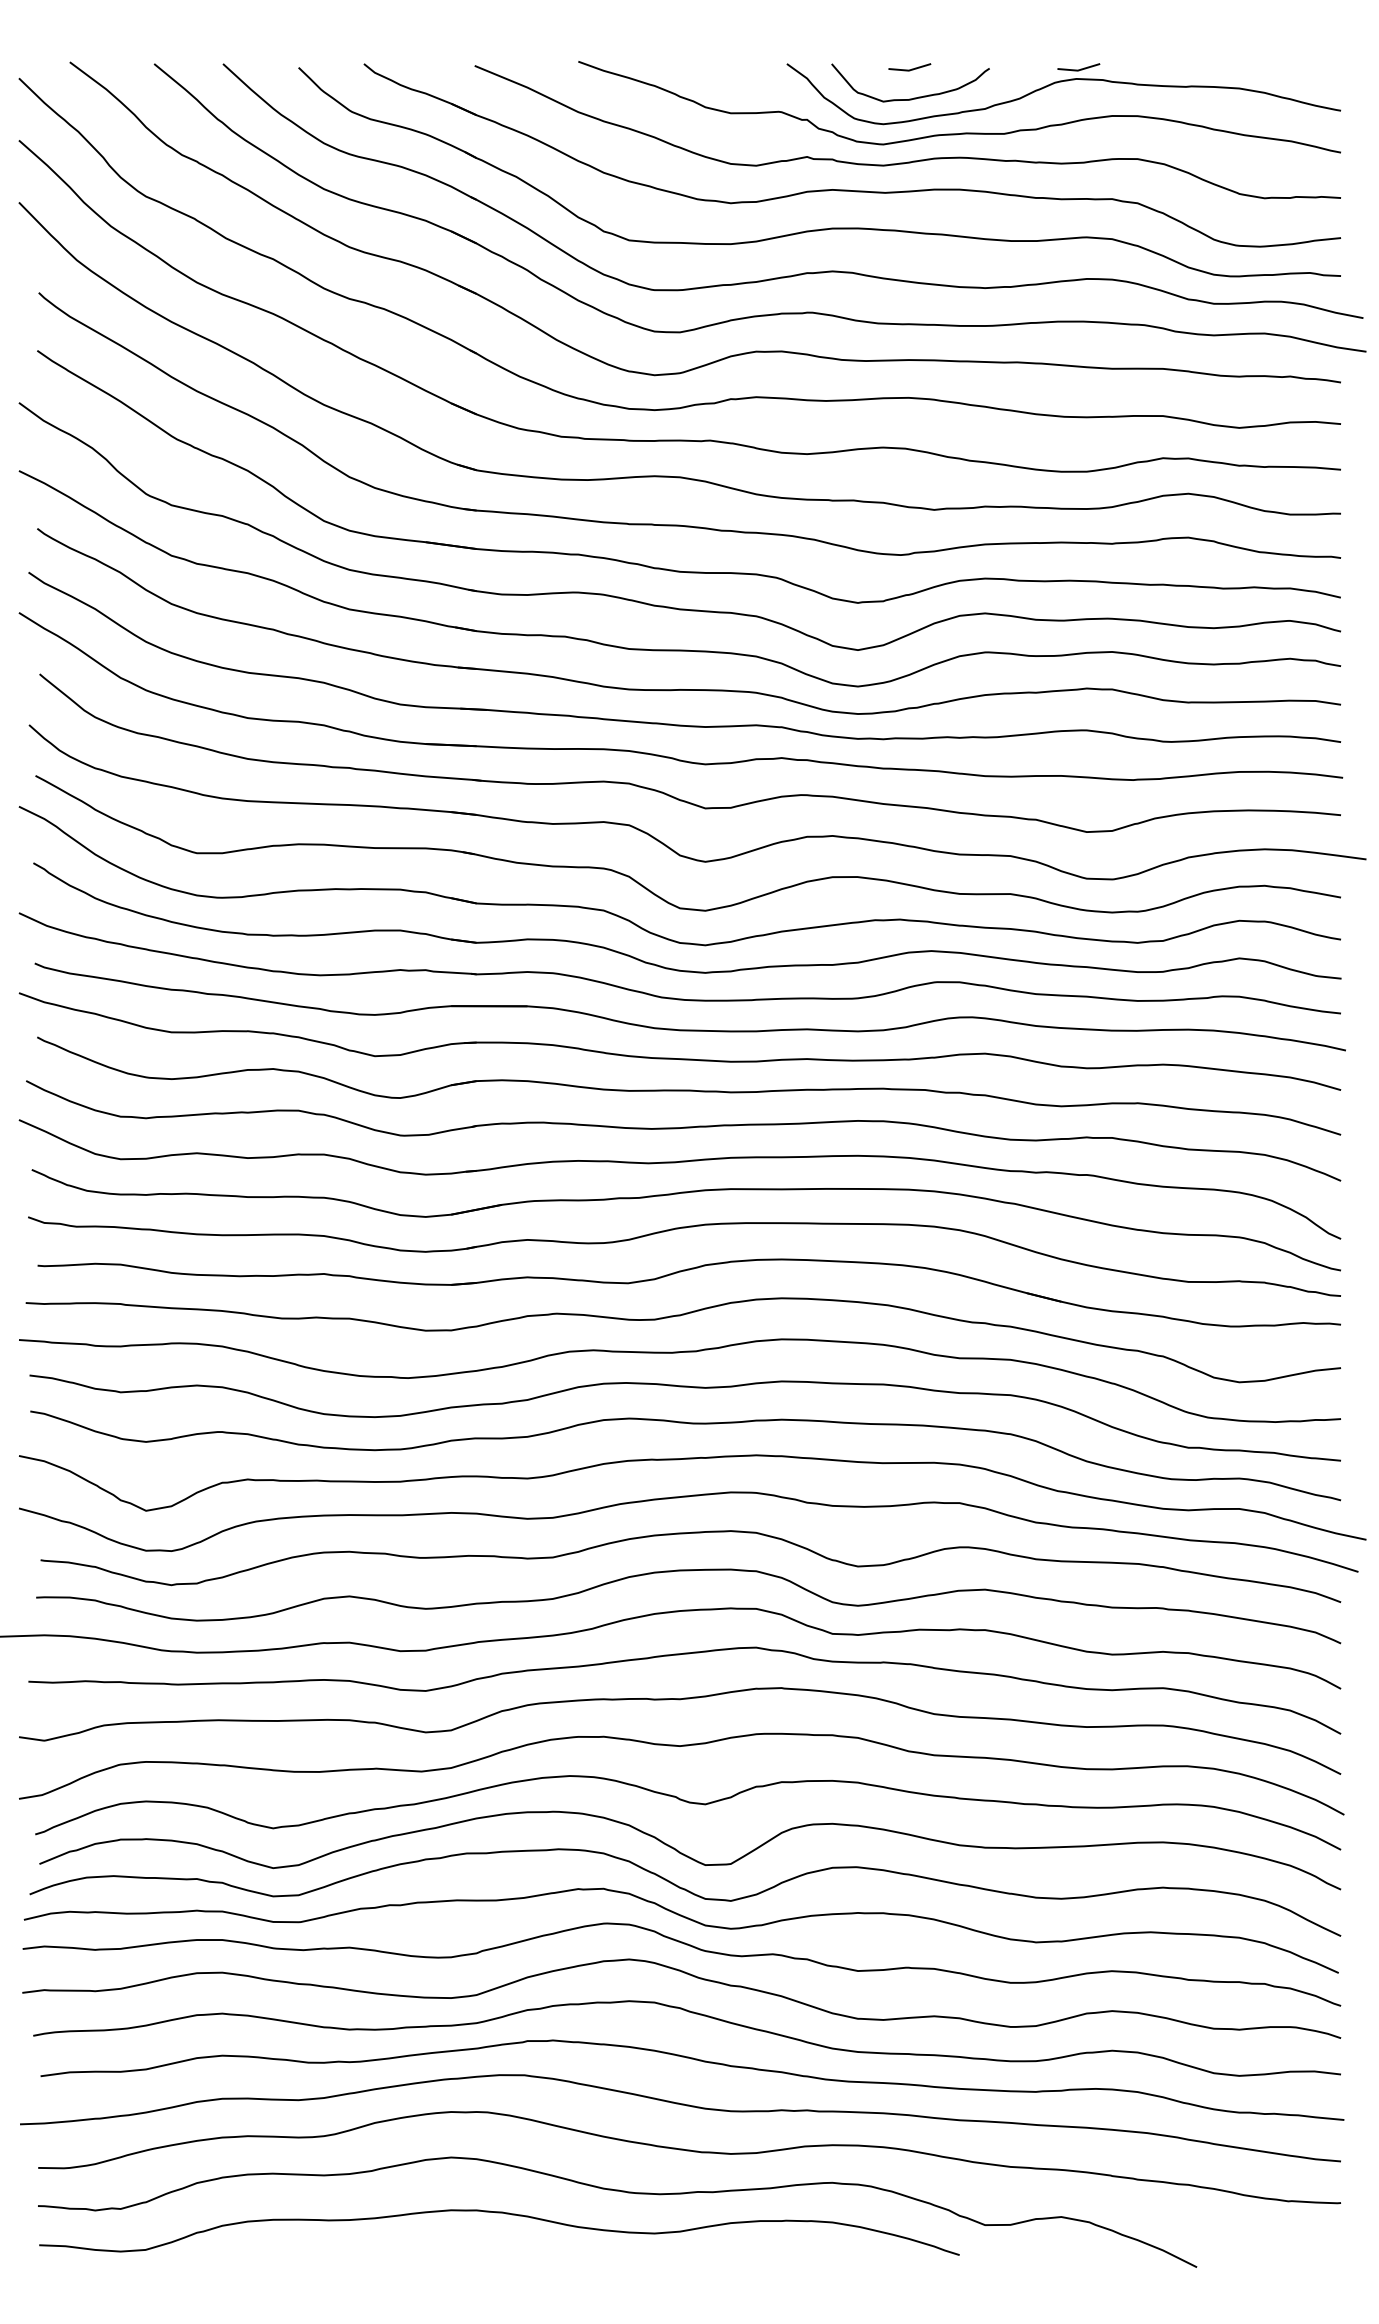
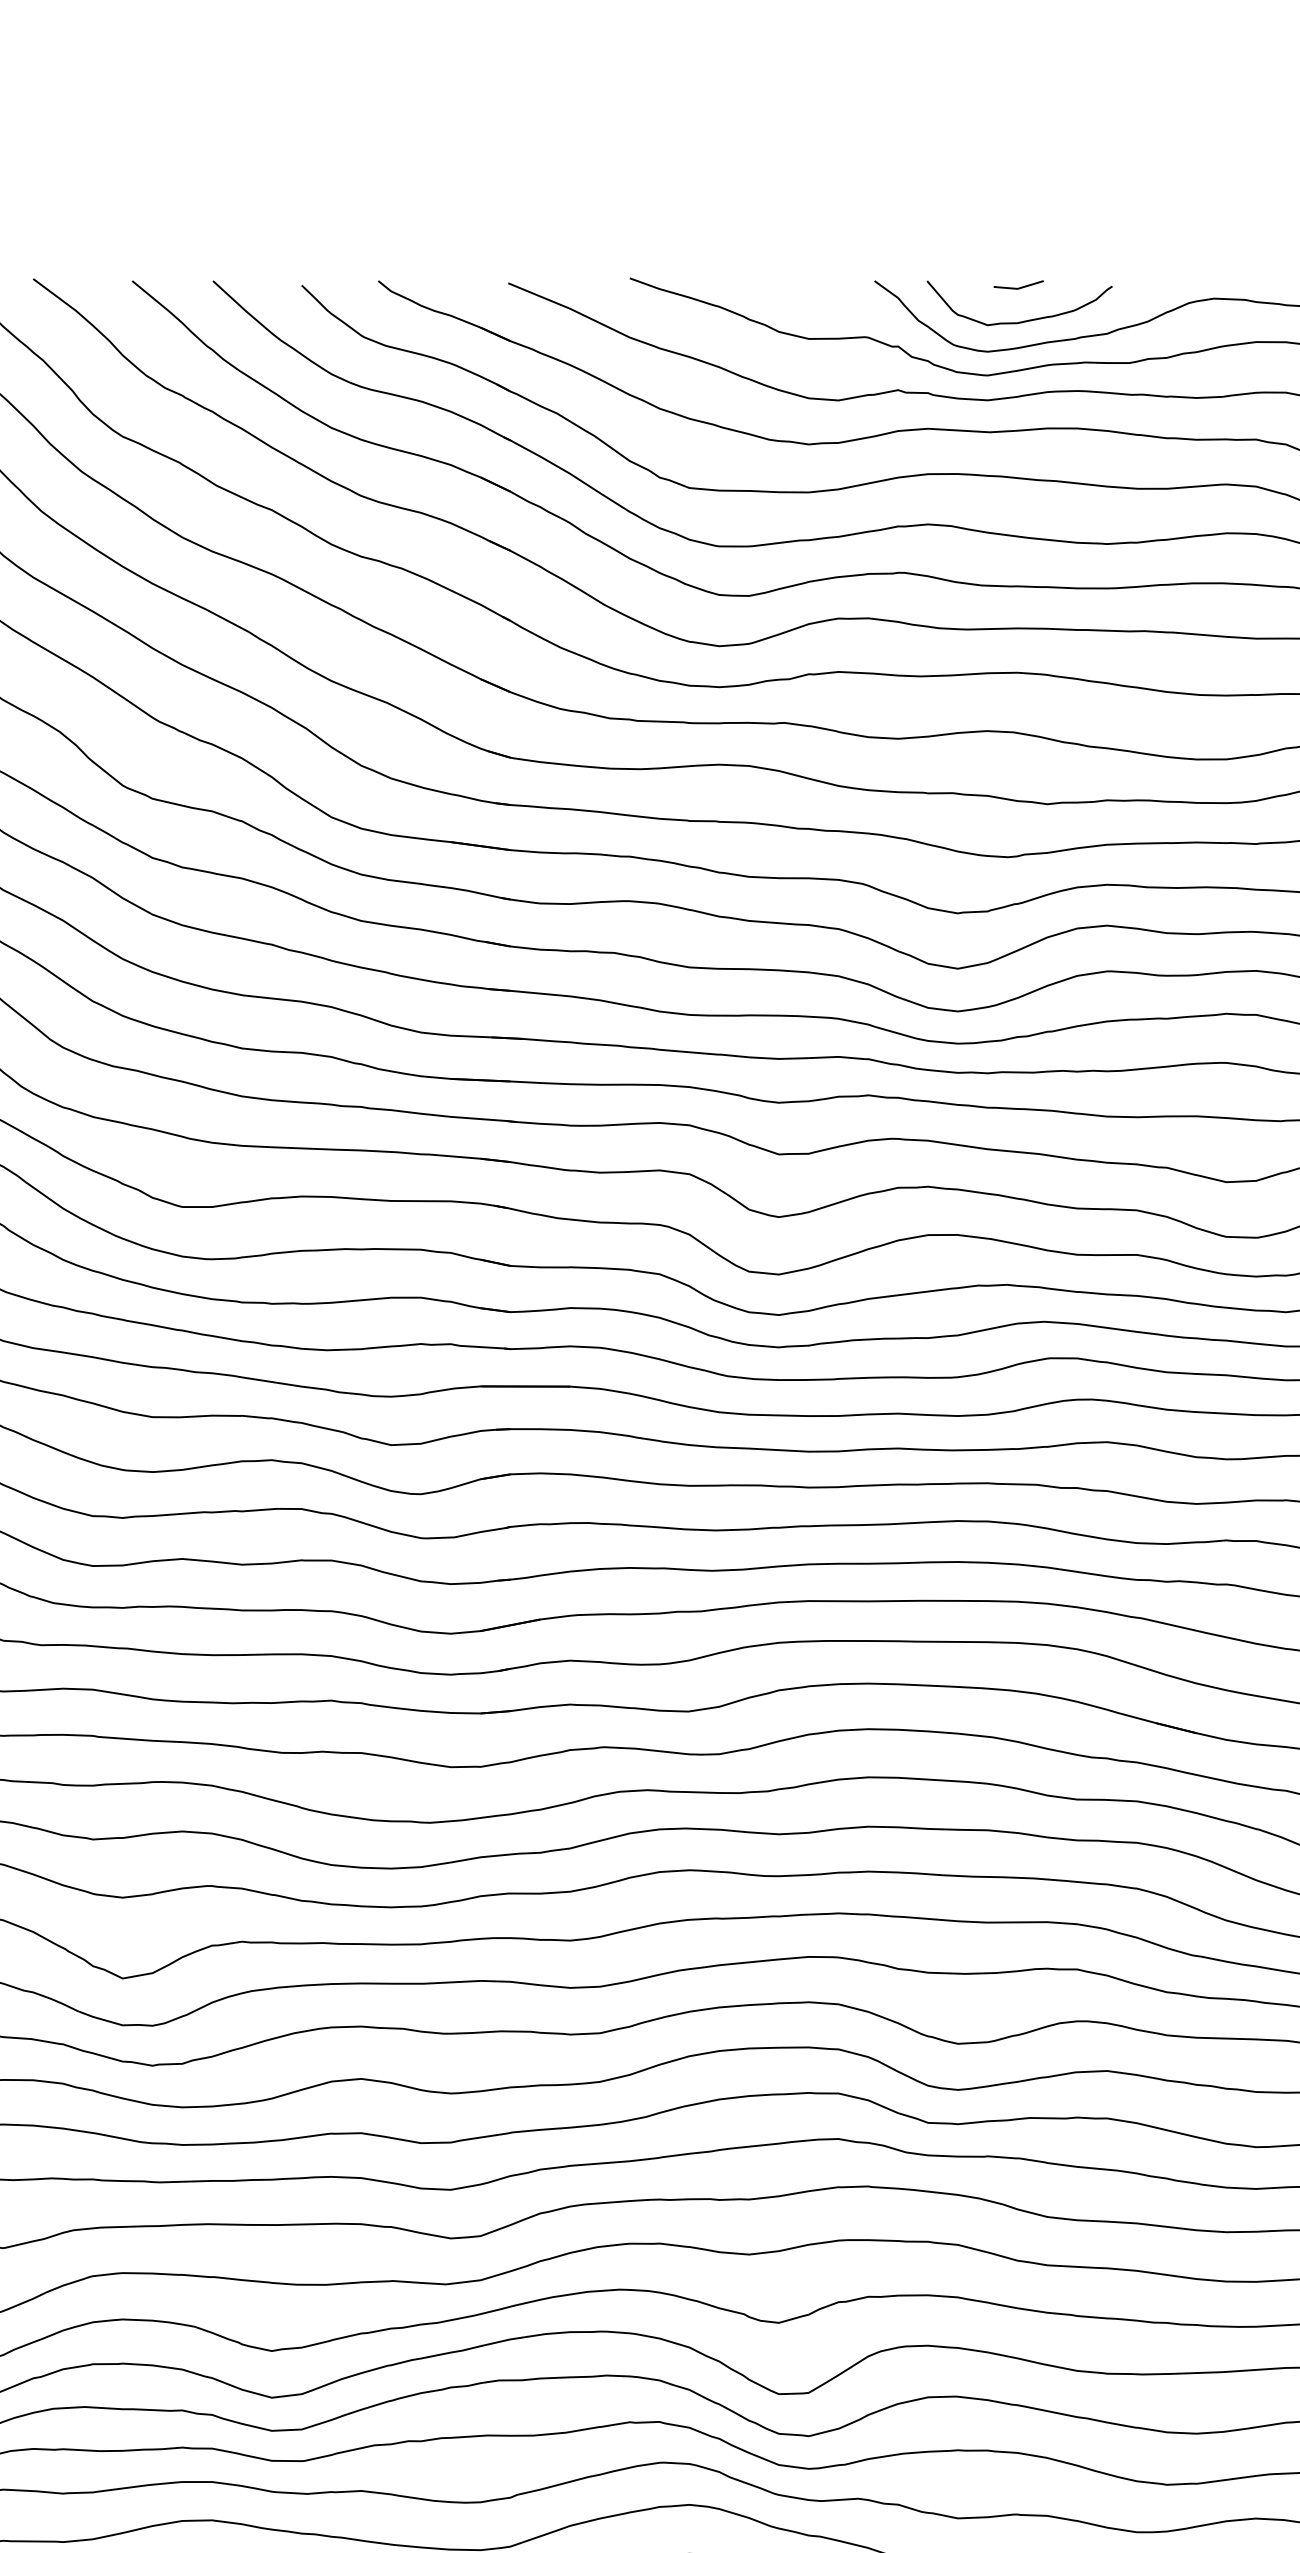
line: (1078, 69) -> (1216, 287), removed

